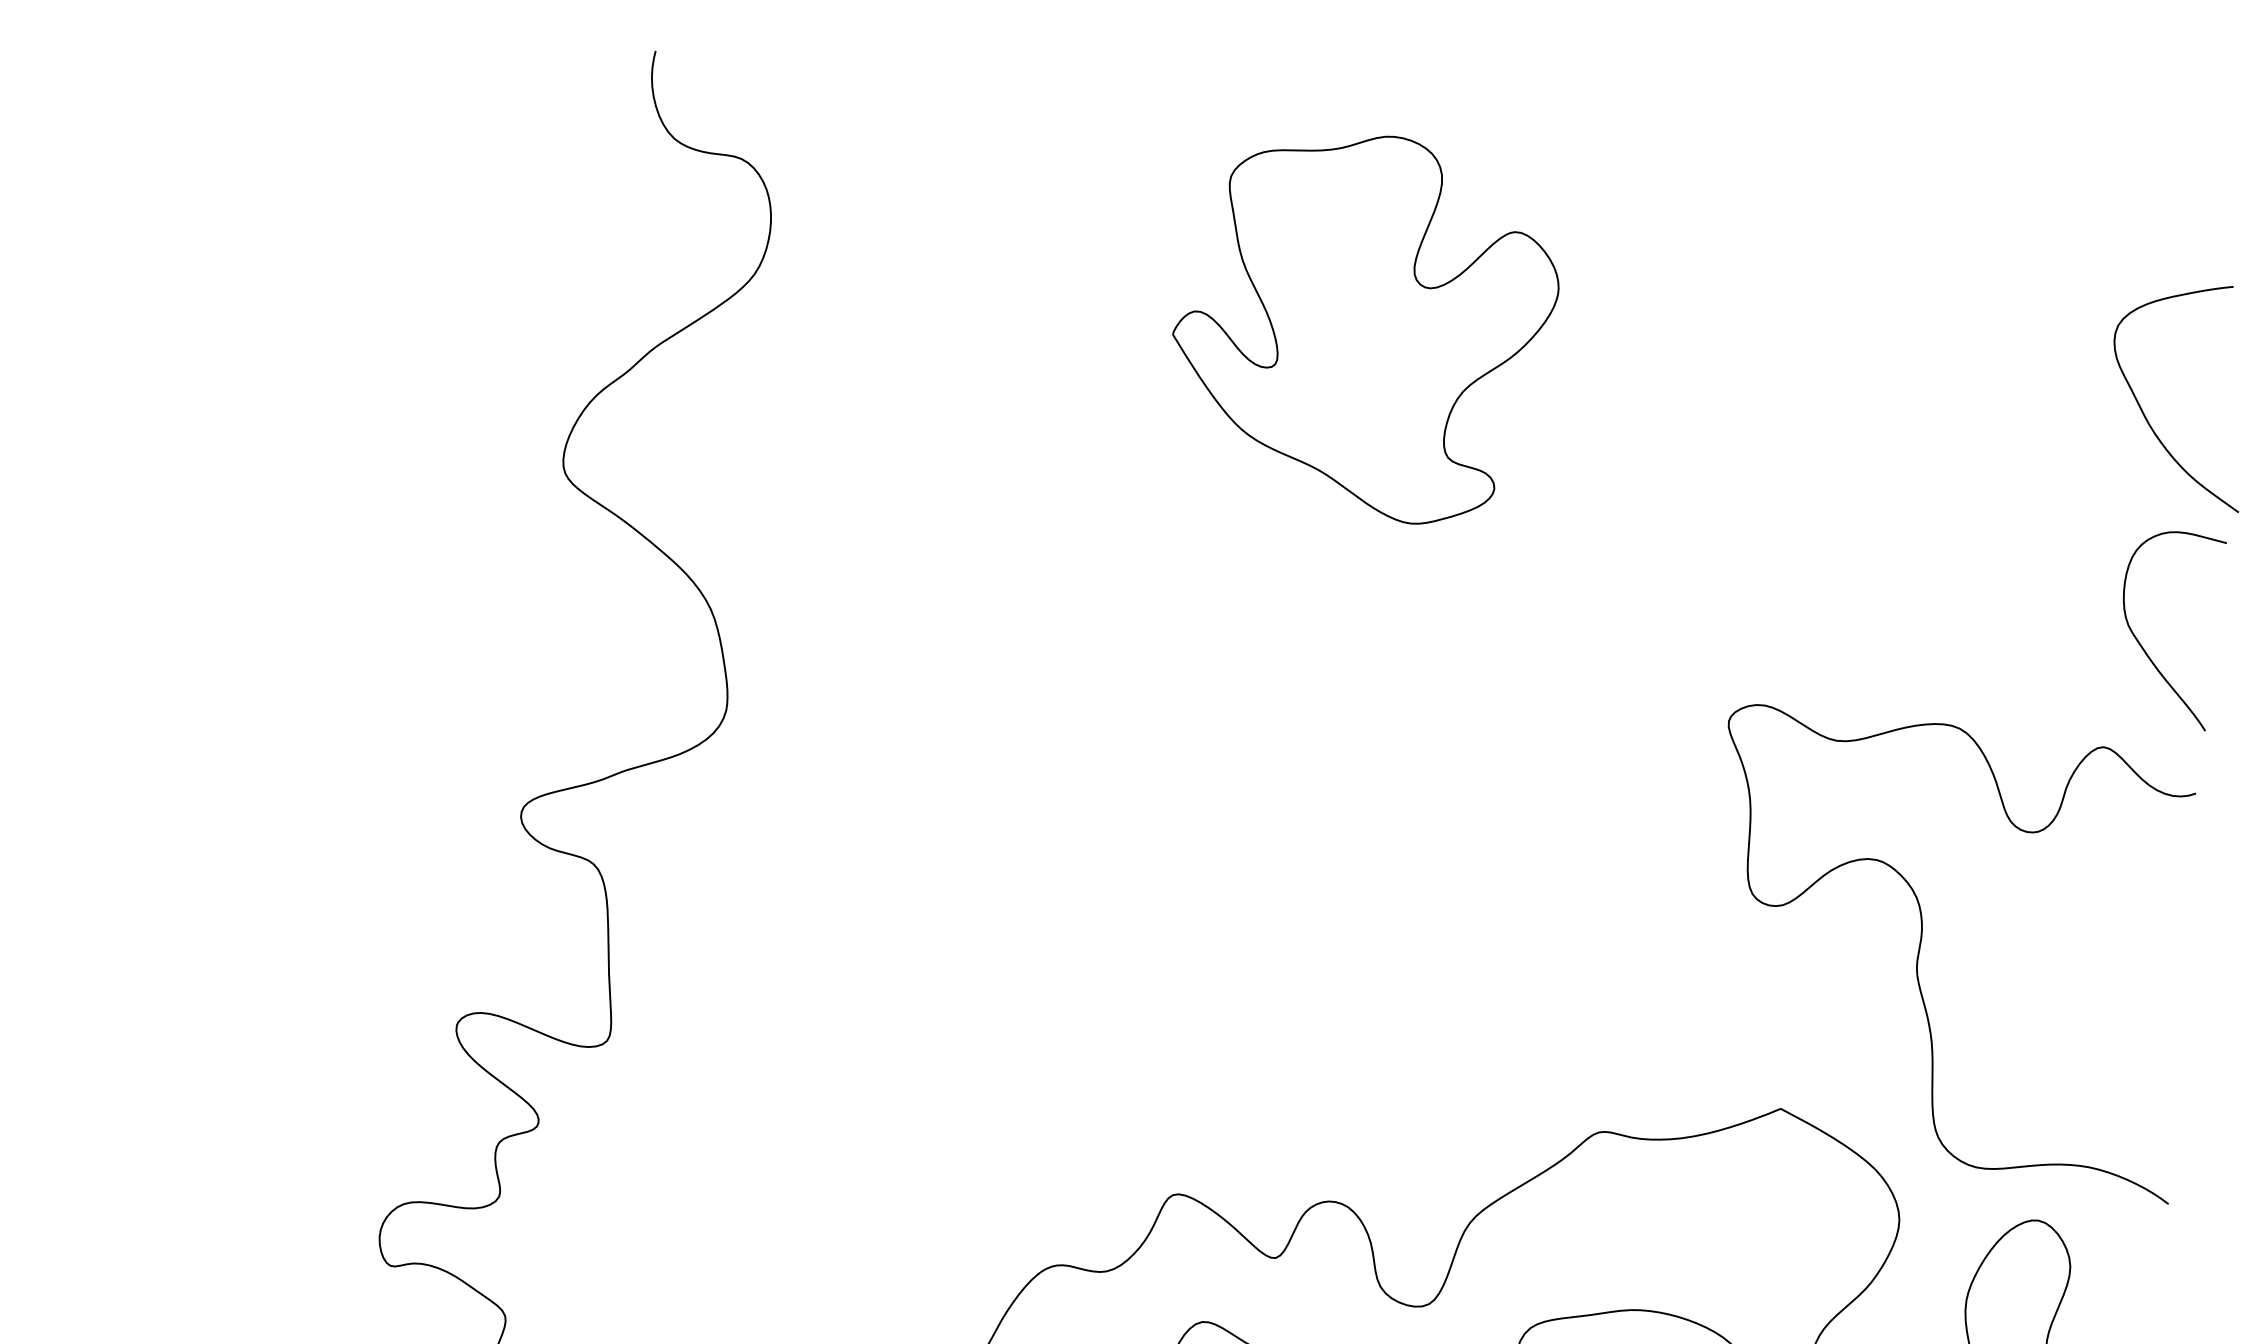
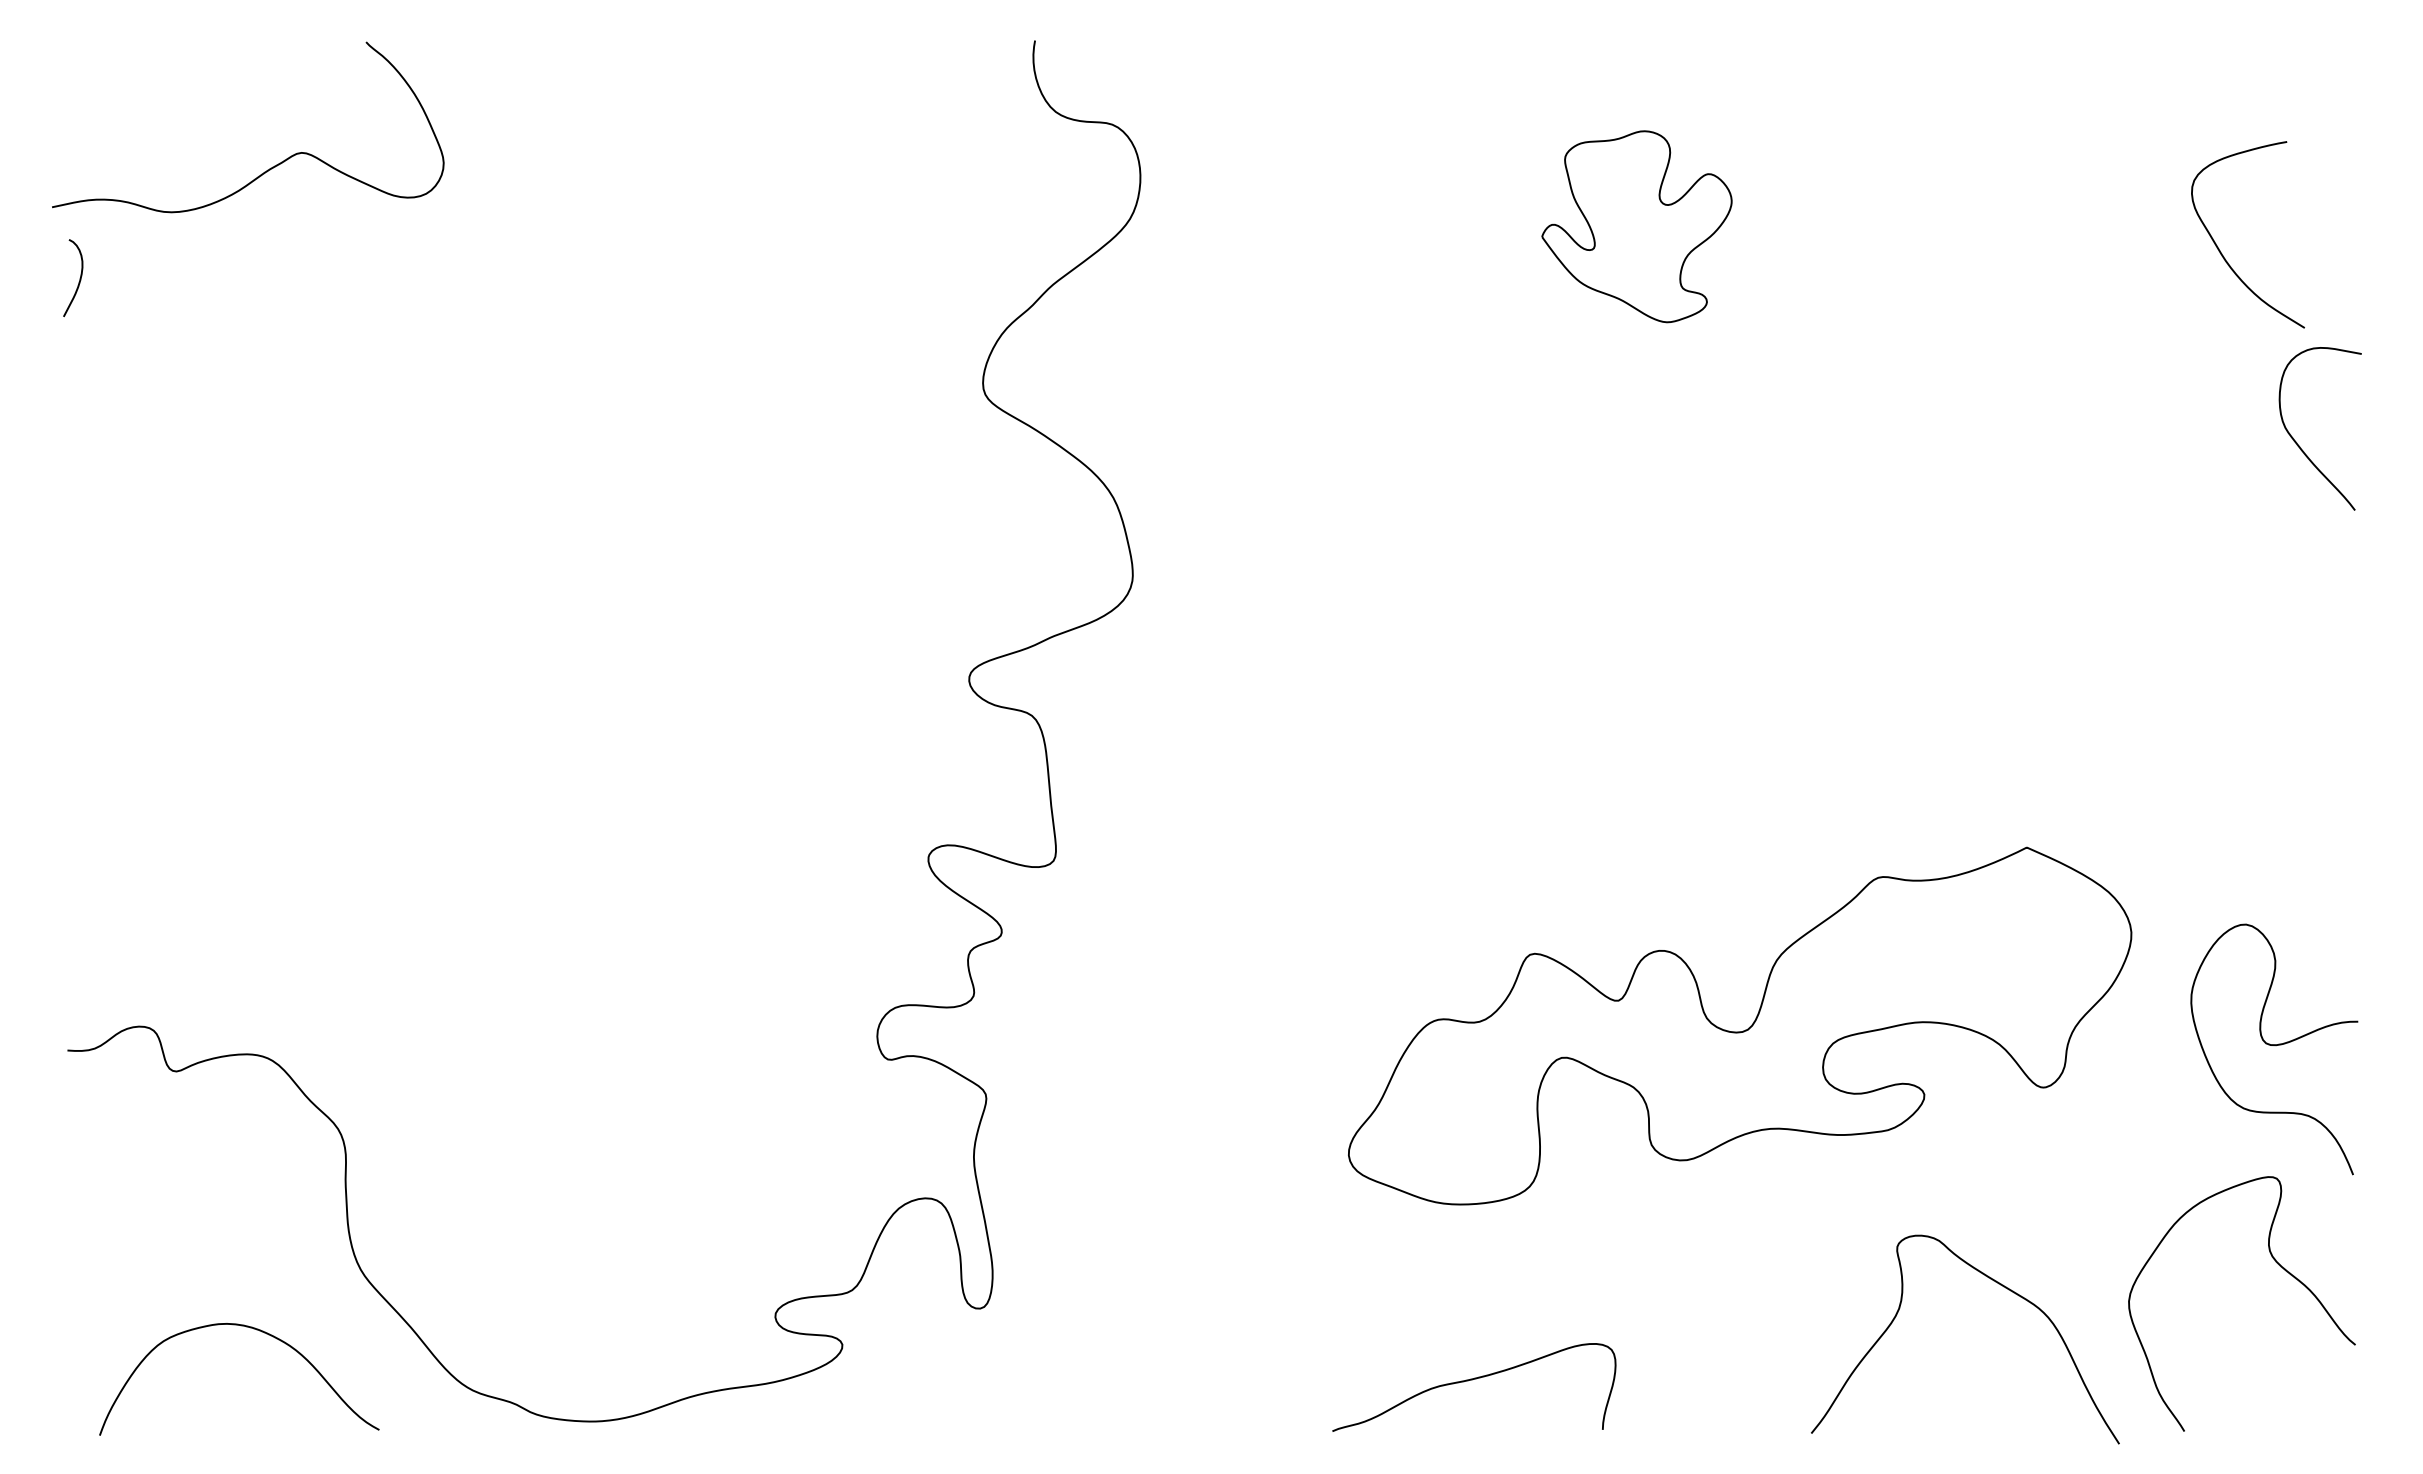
part: (1364, 326) -> (1636, 226), size x0.6
curve: (2142, 409) -> (2219, 248), moved
curve: (1921, 945) -> (2133, 704), removed

